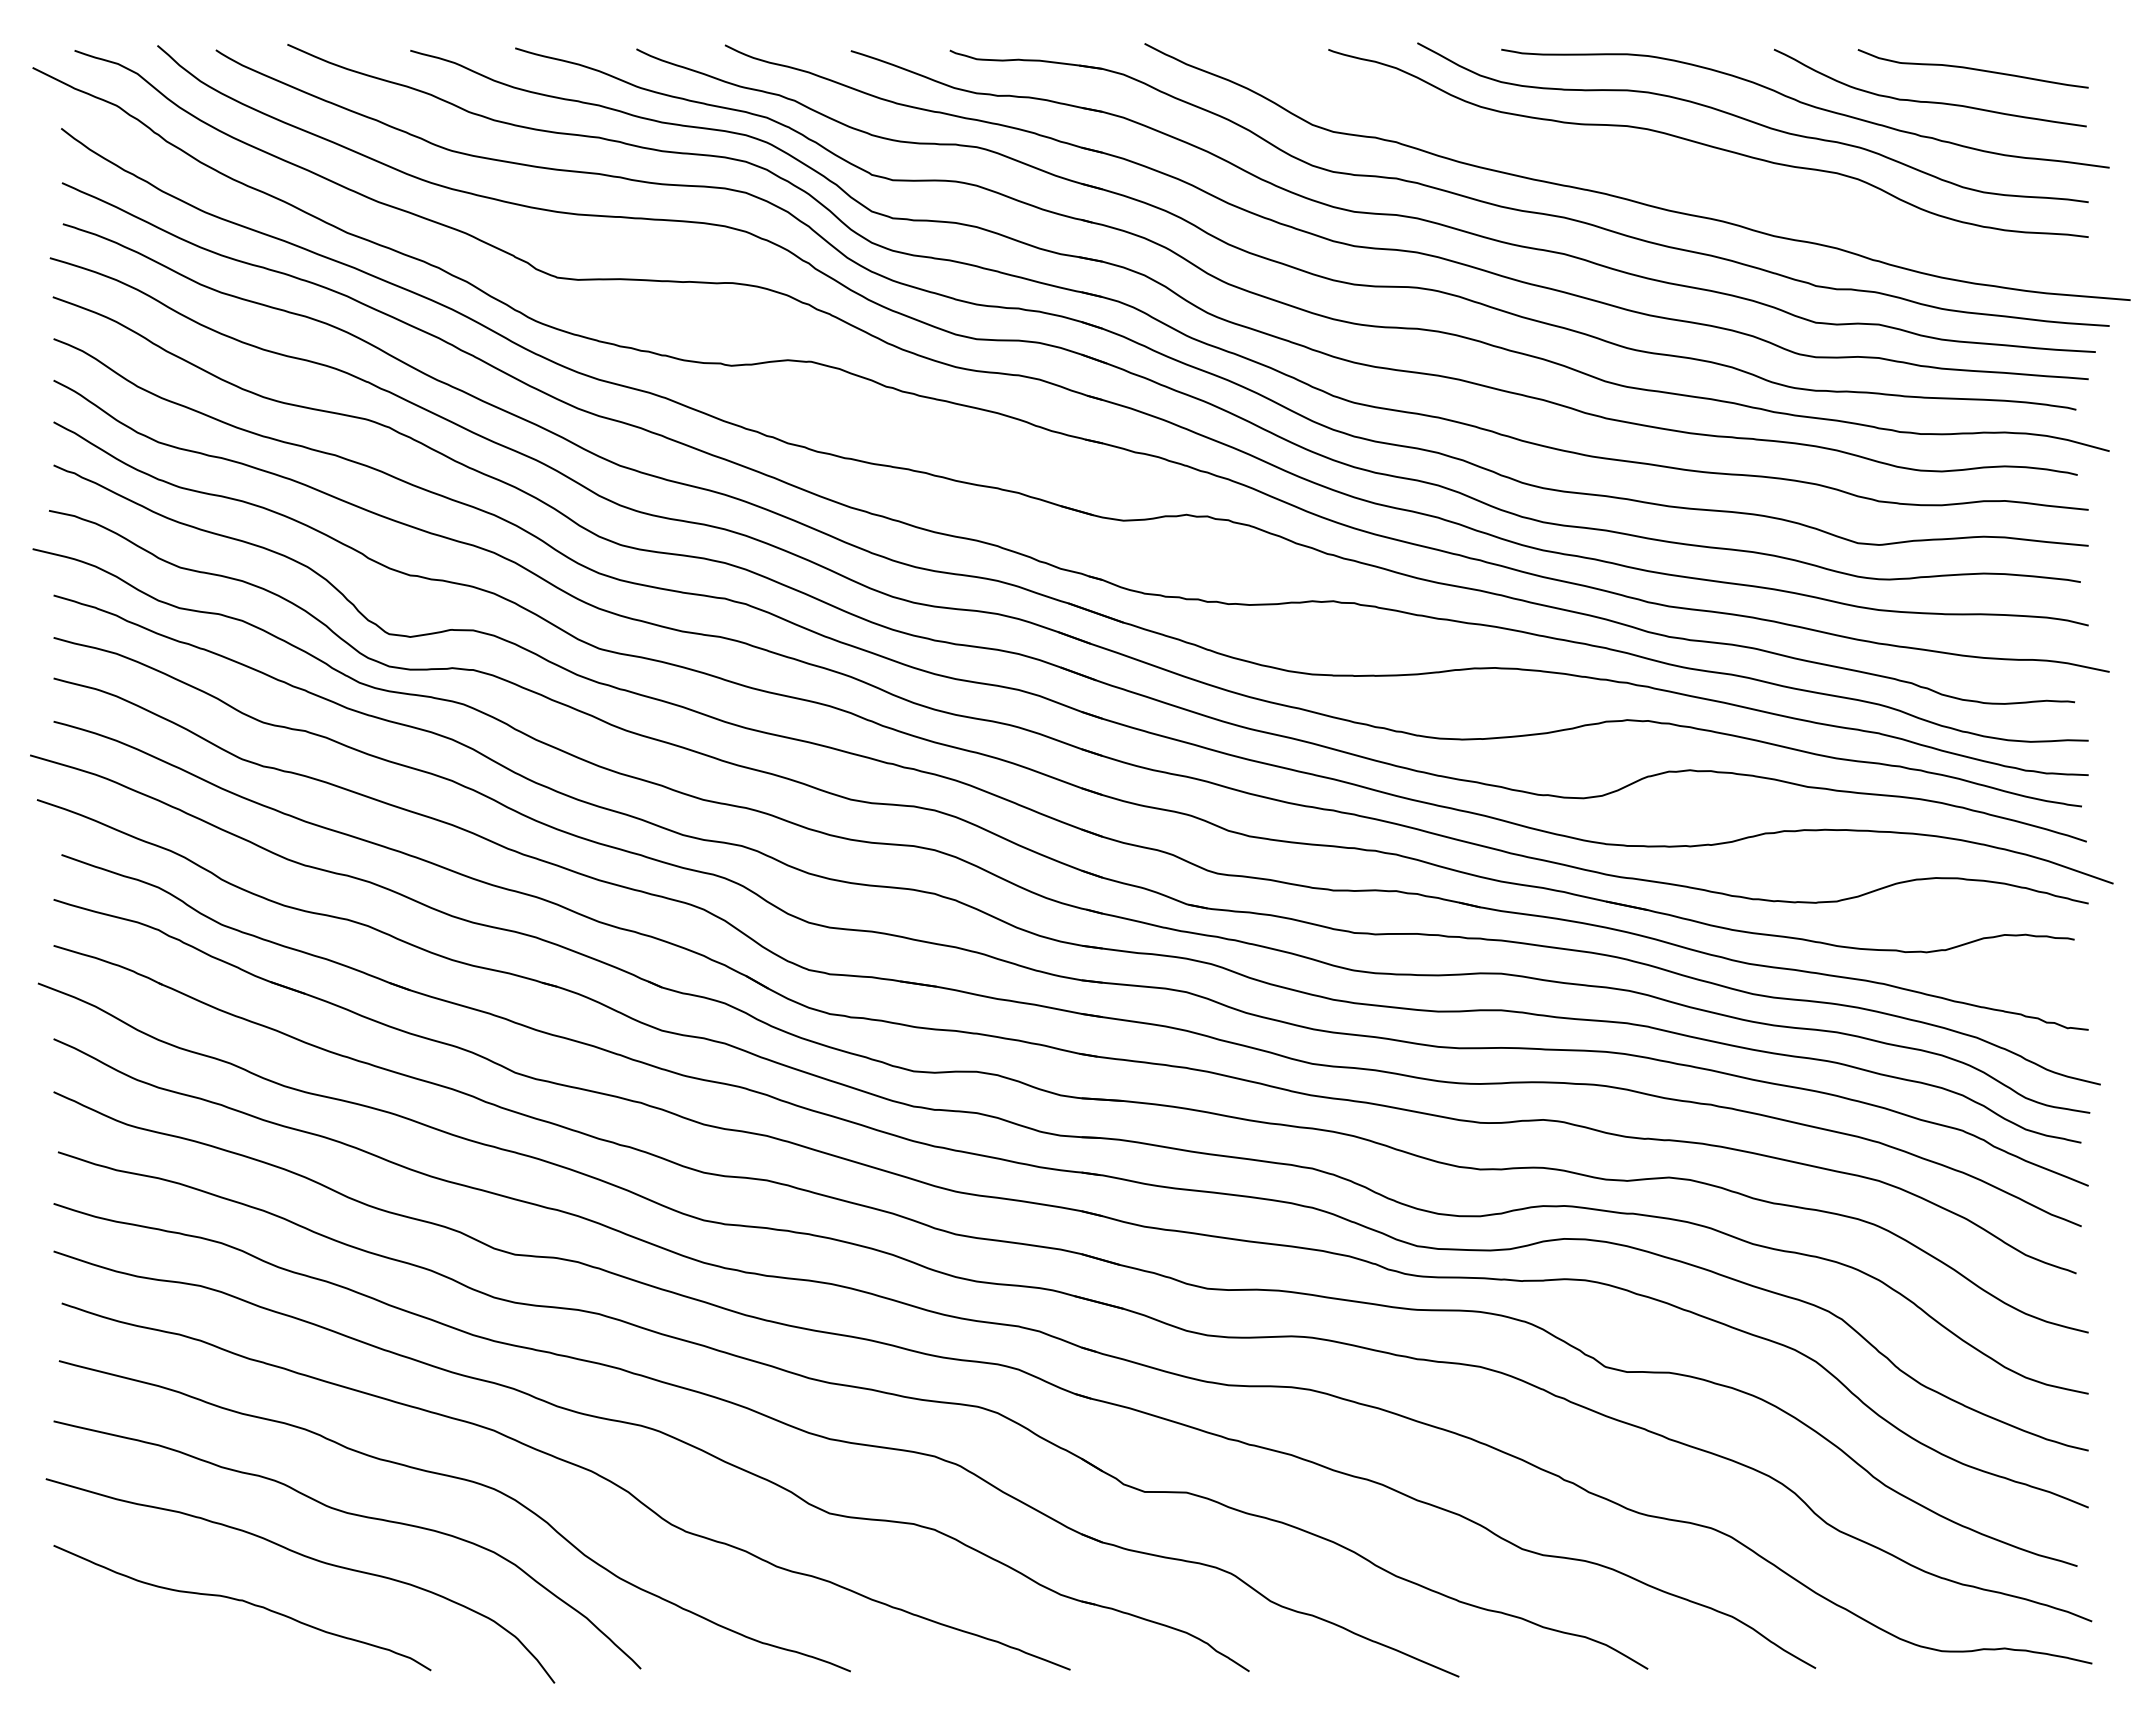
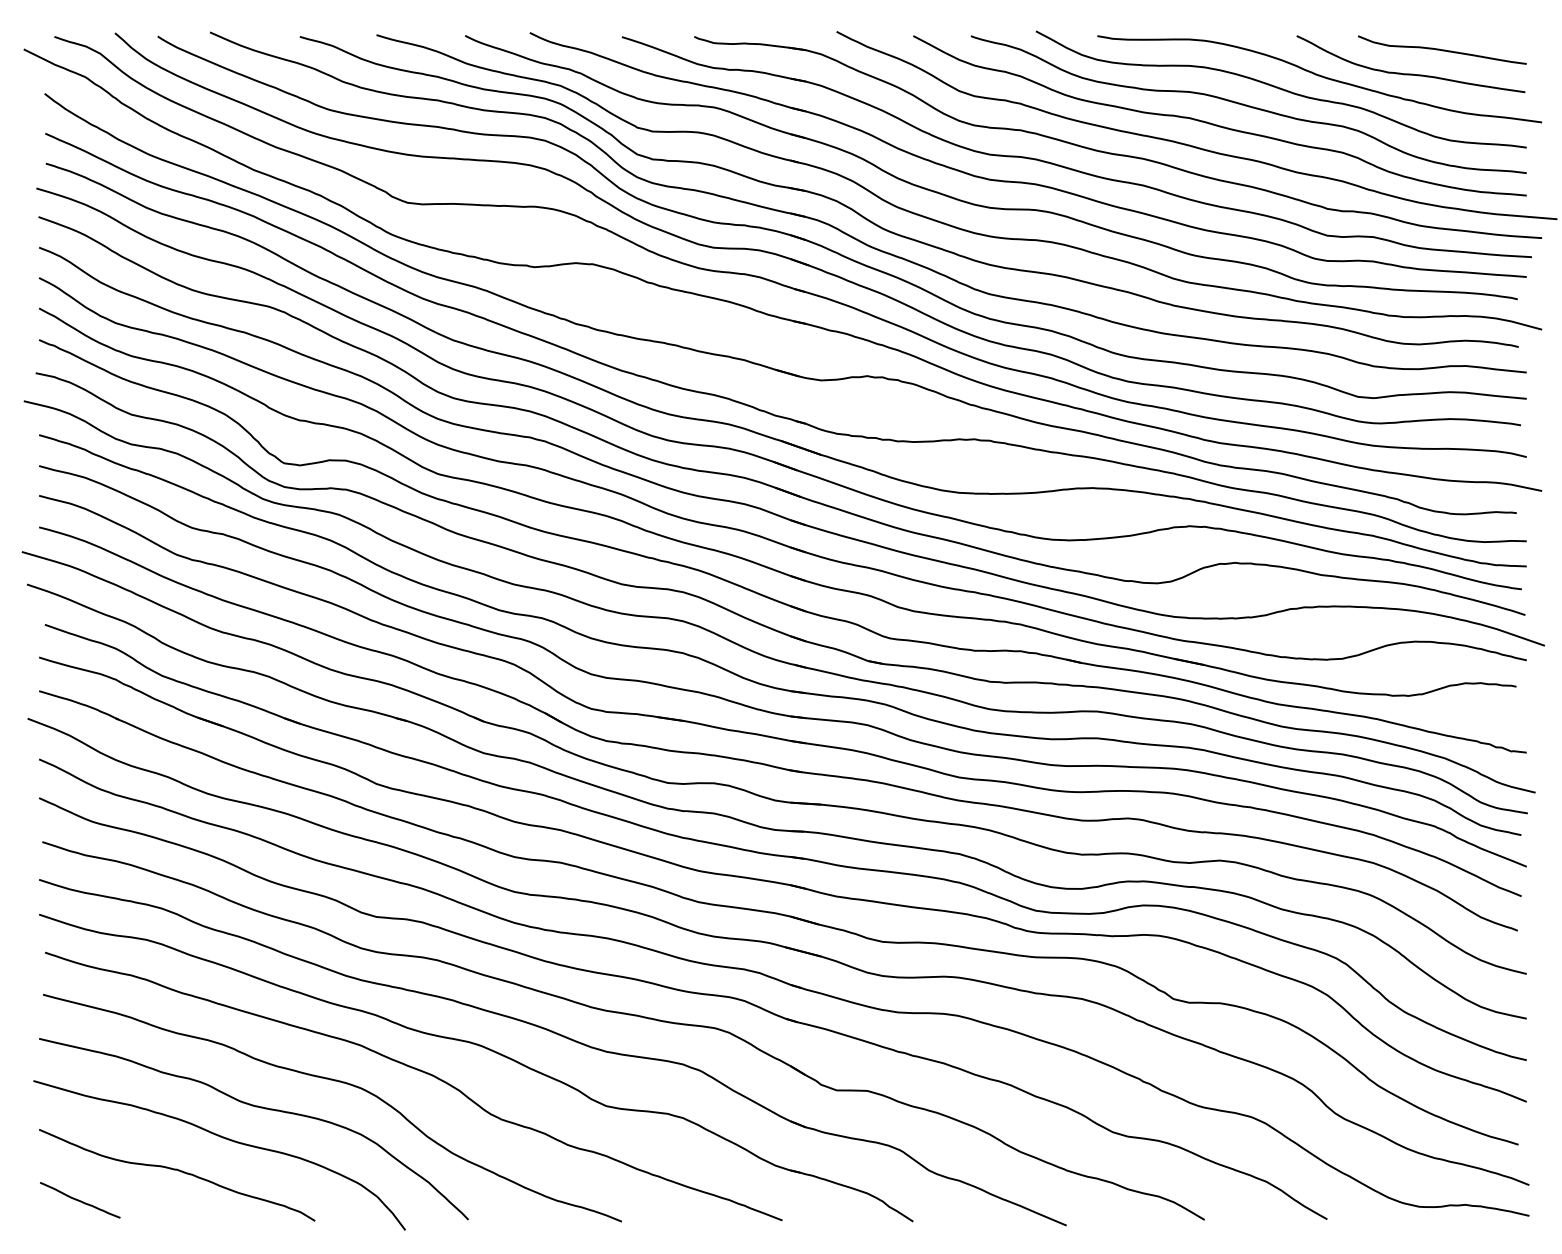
curve: (1663, 170) -> (1215, 124), added
curve: (109, 1642) -> (79, 1200), added

